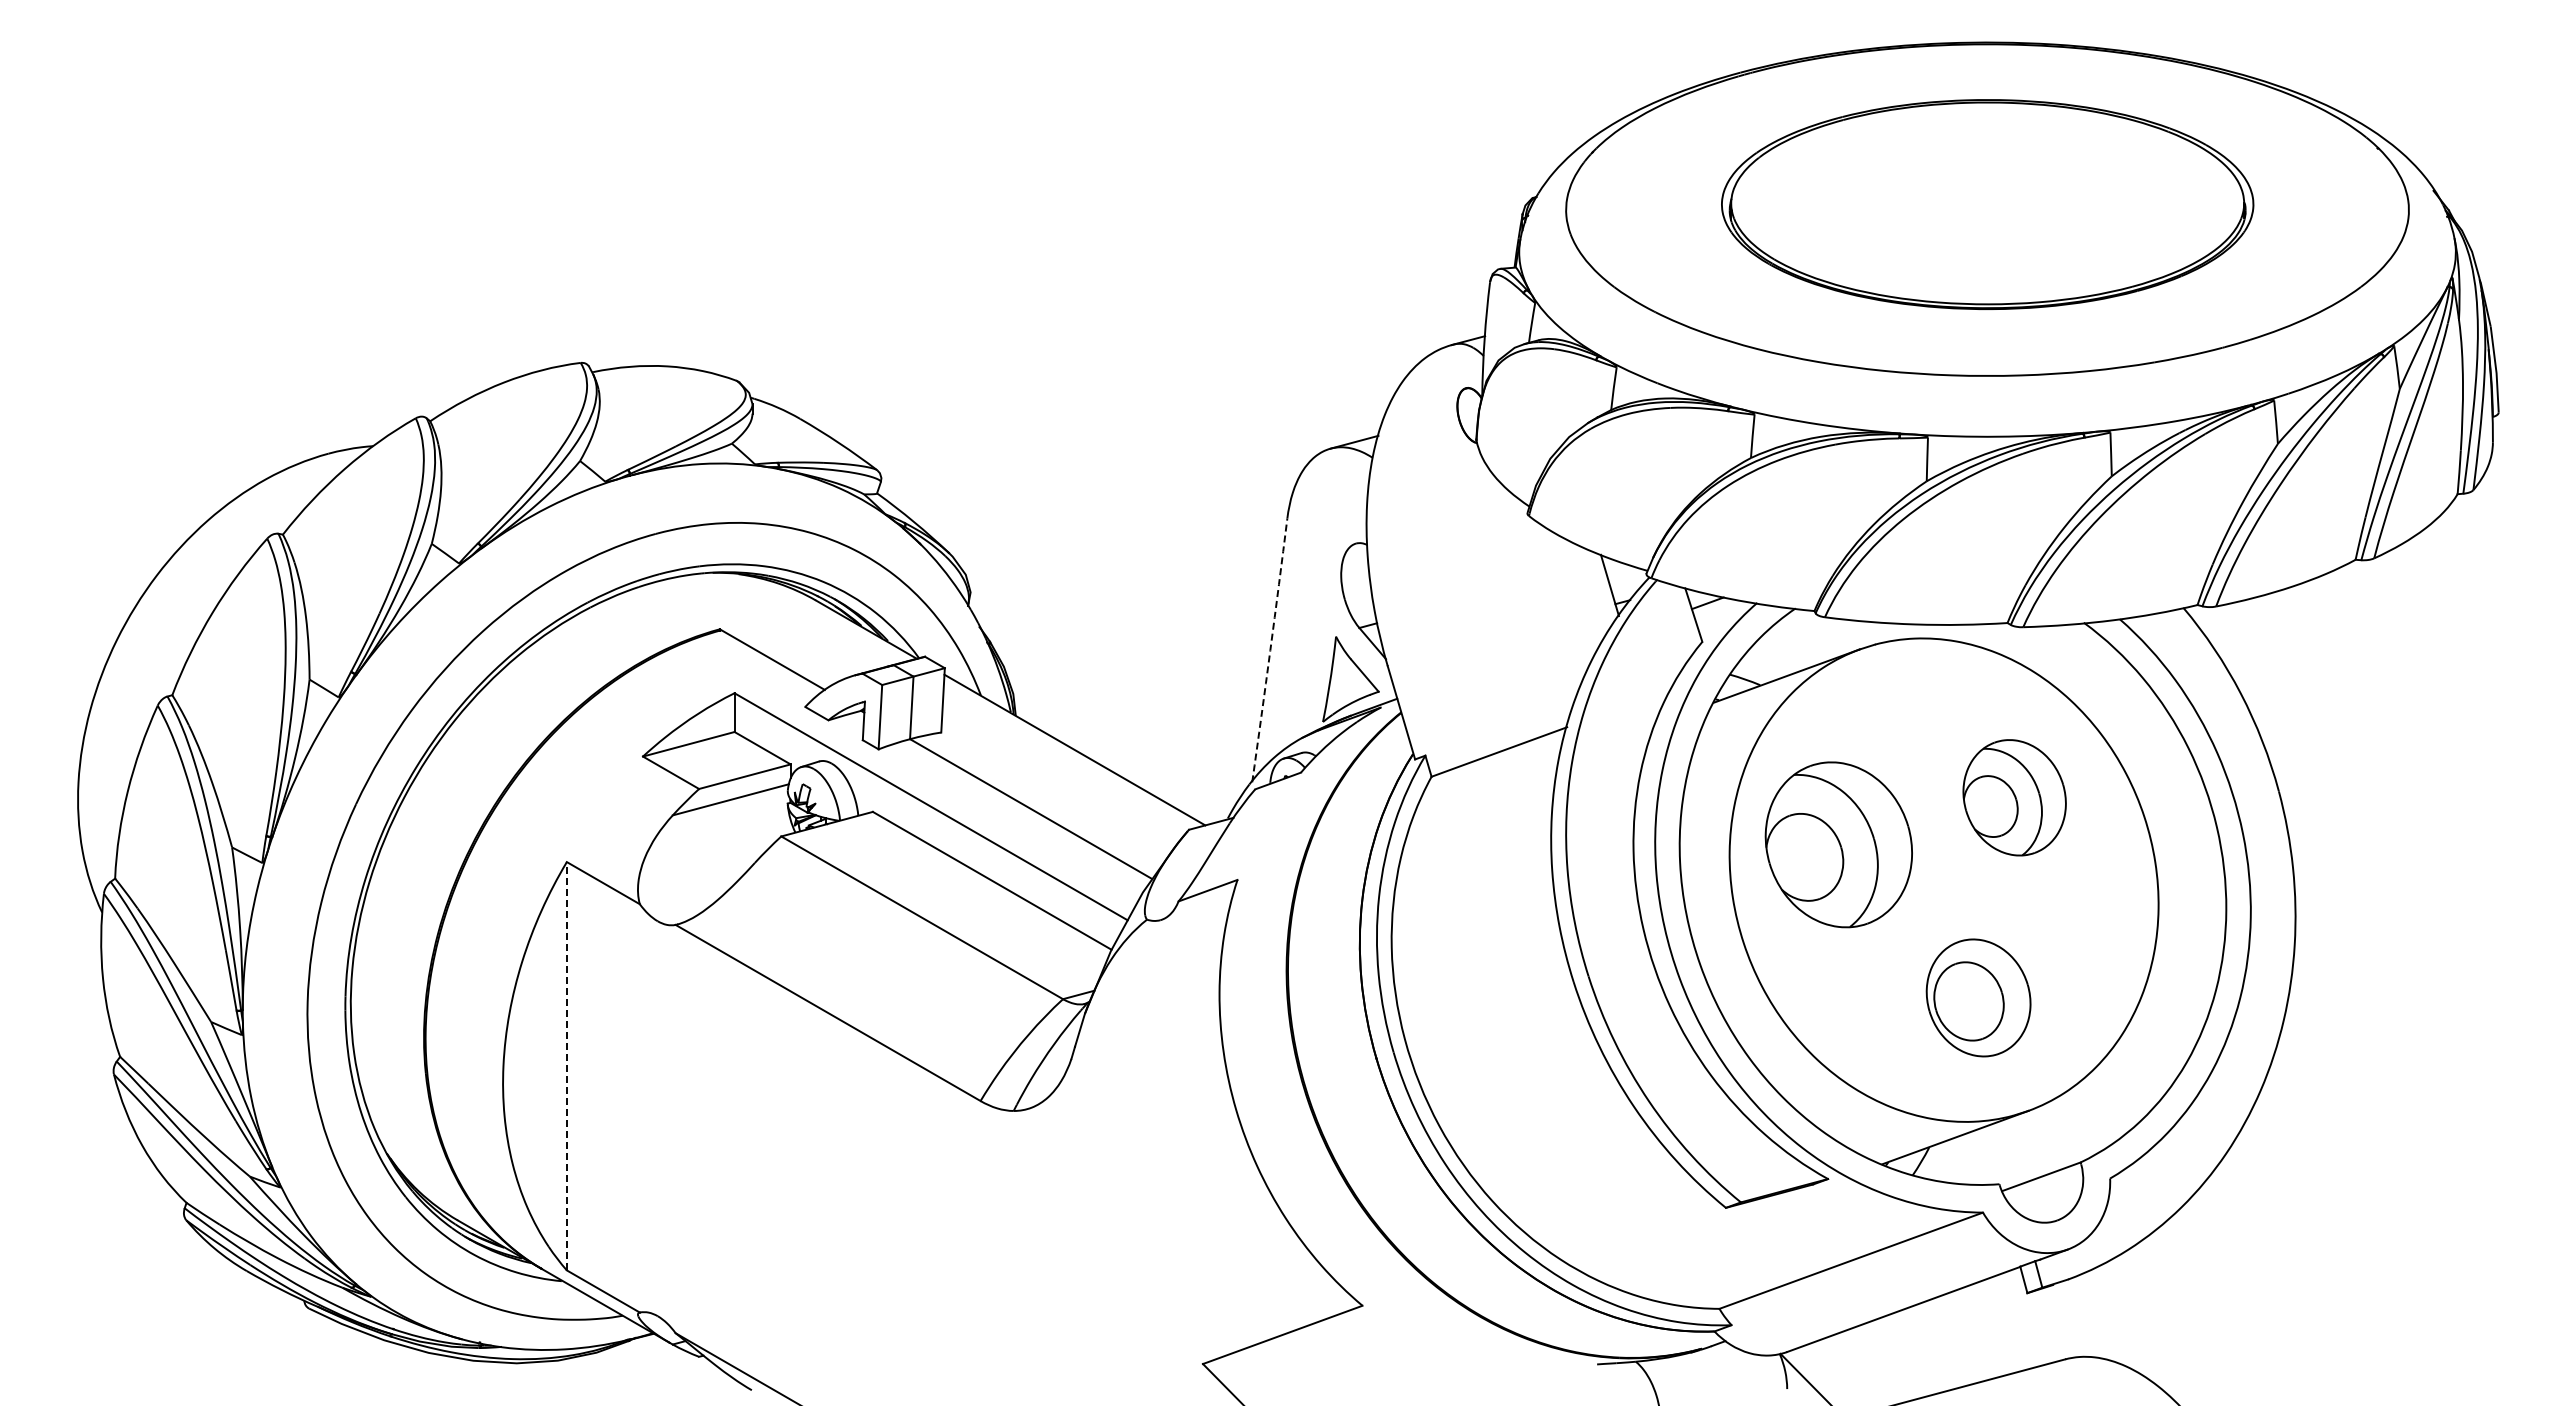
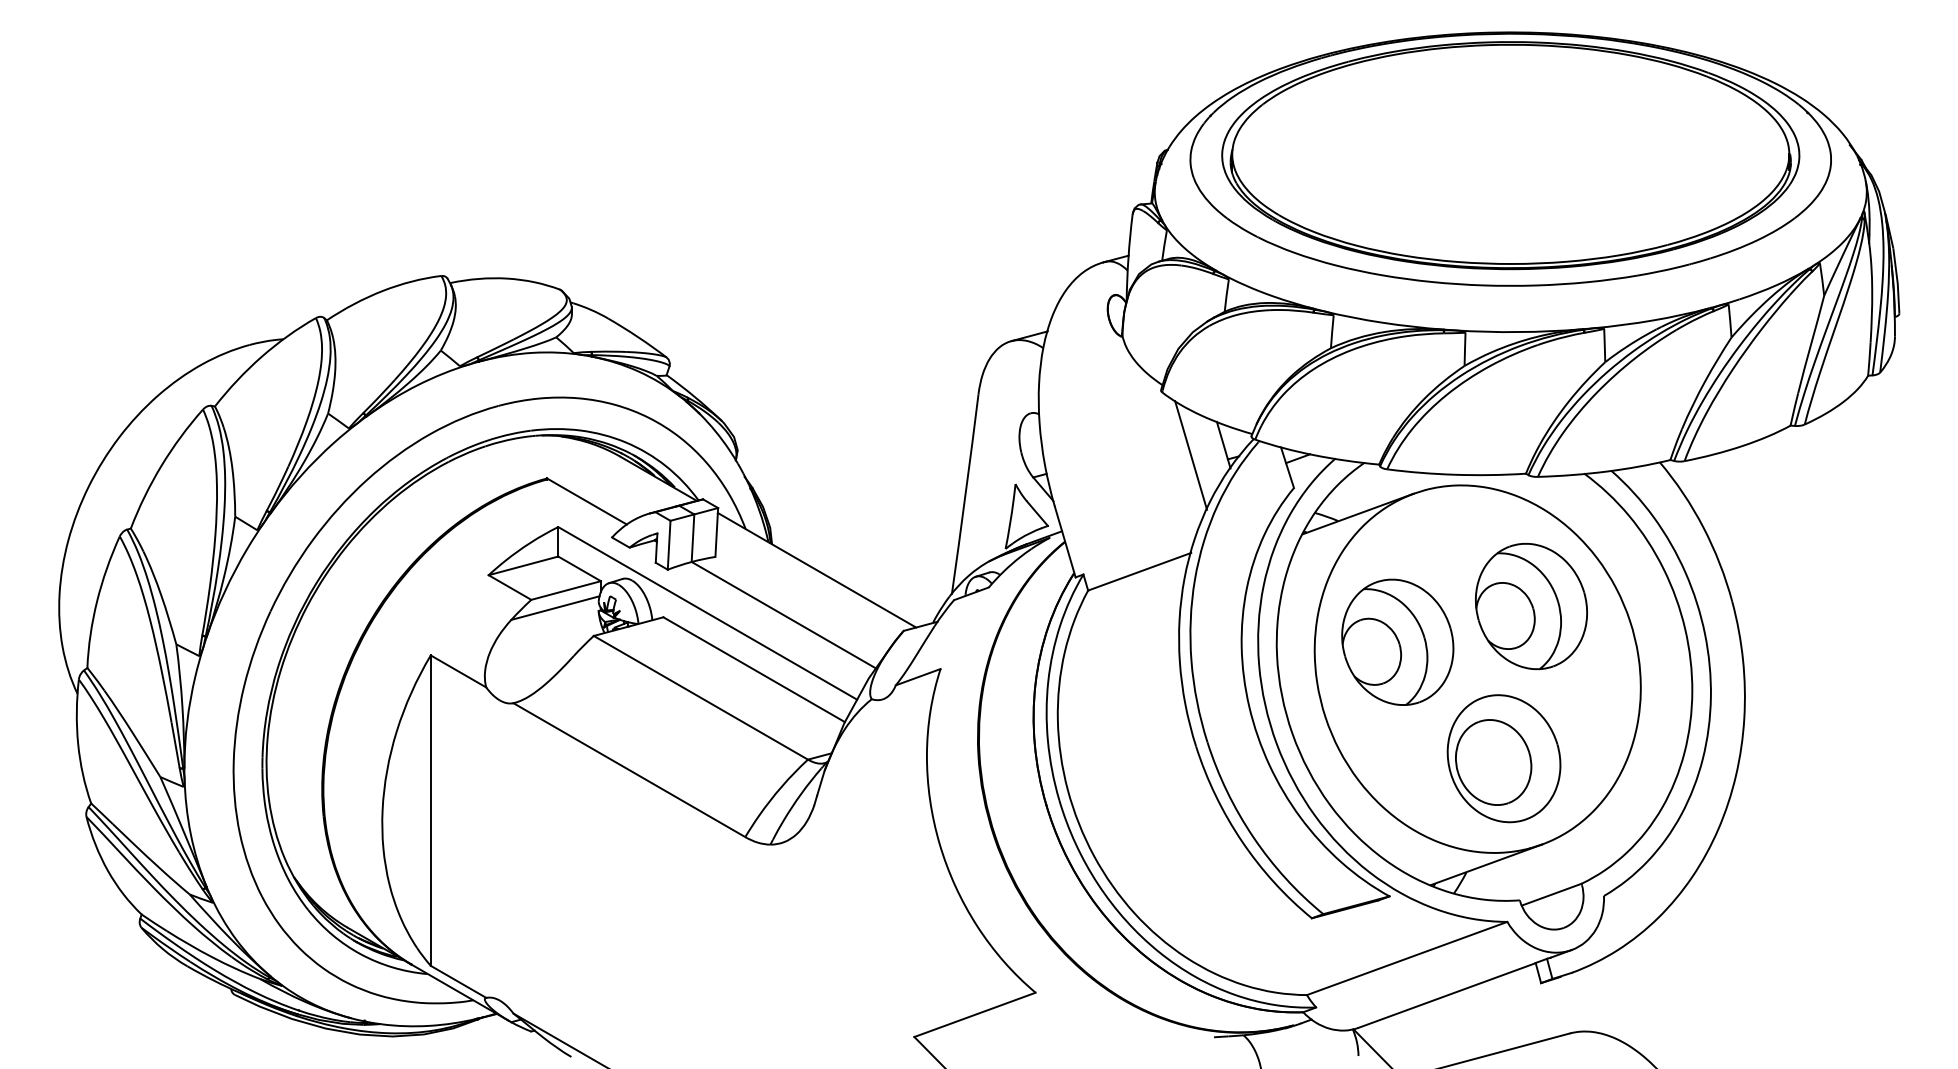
part: (1987, 204) -> (1510, 155), size x1.43
line: (1566, 598) -> (1190, 455), added
arc: (1270, 650) -> (965, 494), dashed -> solid
part: (2014, 797) -> (1531, 606), size x1.43
part: (1978, 997) -> (1503, 758), size x1.43
line: (566, 1065) -> (430, 810), dashed -> solid

